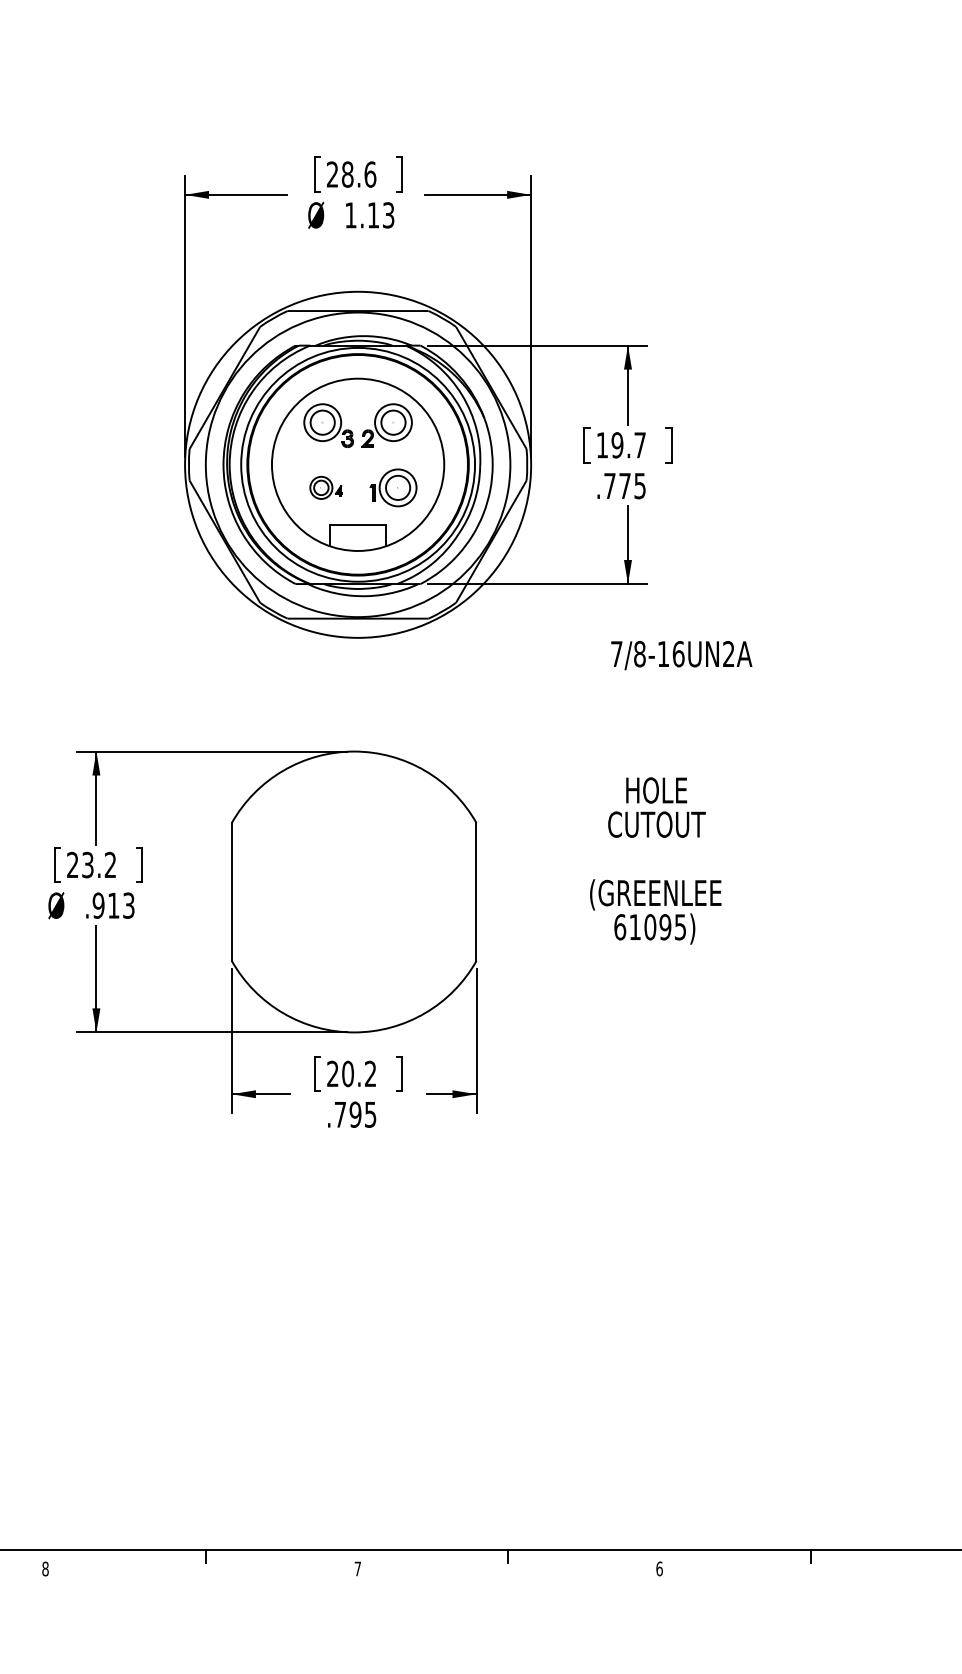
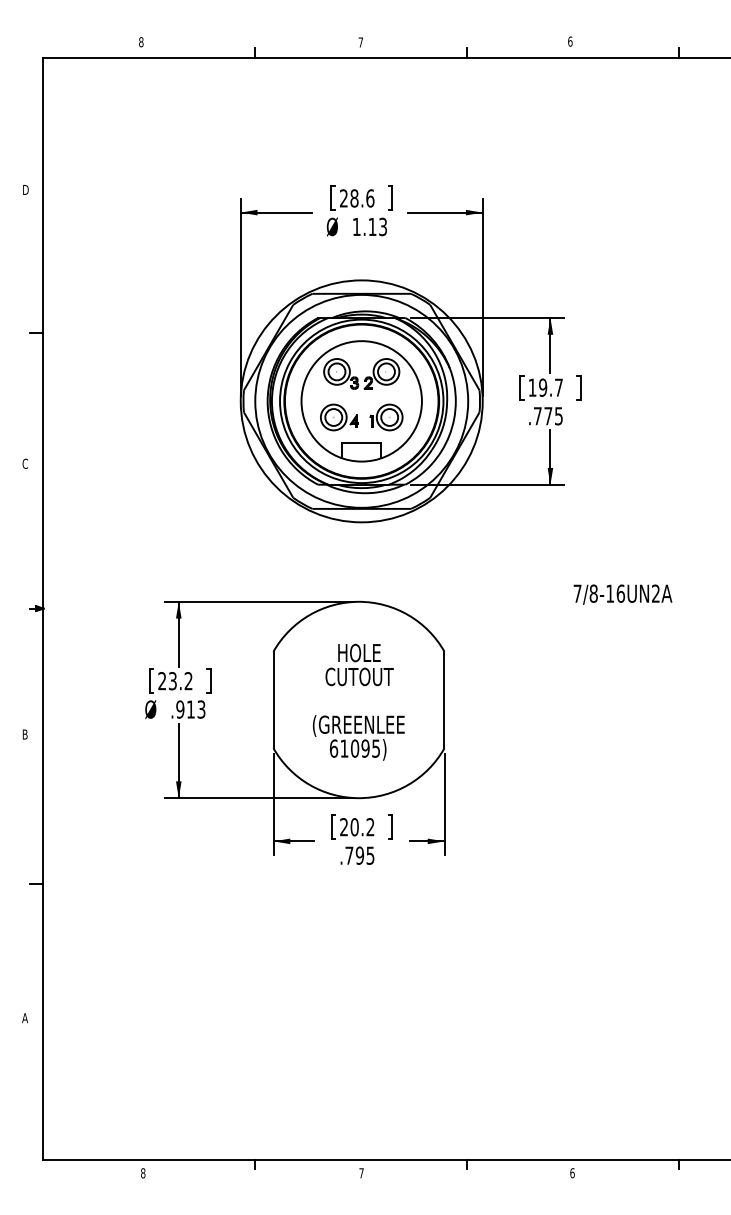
part: (326, 487) -> (339, 417), size x1.67
text: (681, 655) -> (622, 594), moved
text: (655, 859) -> (358, 701), moved

